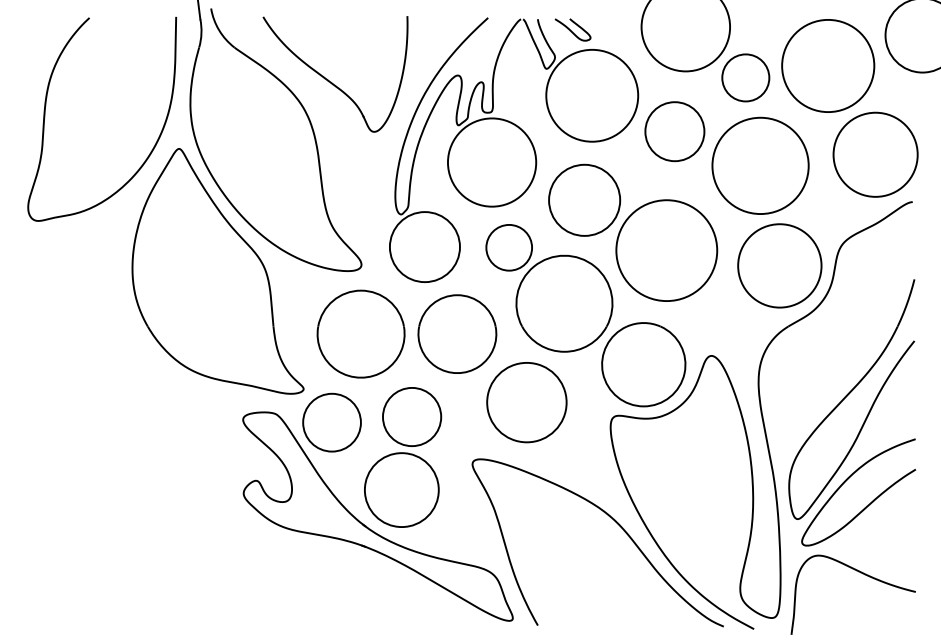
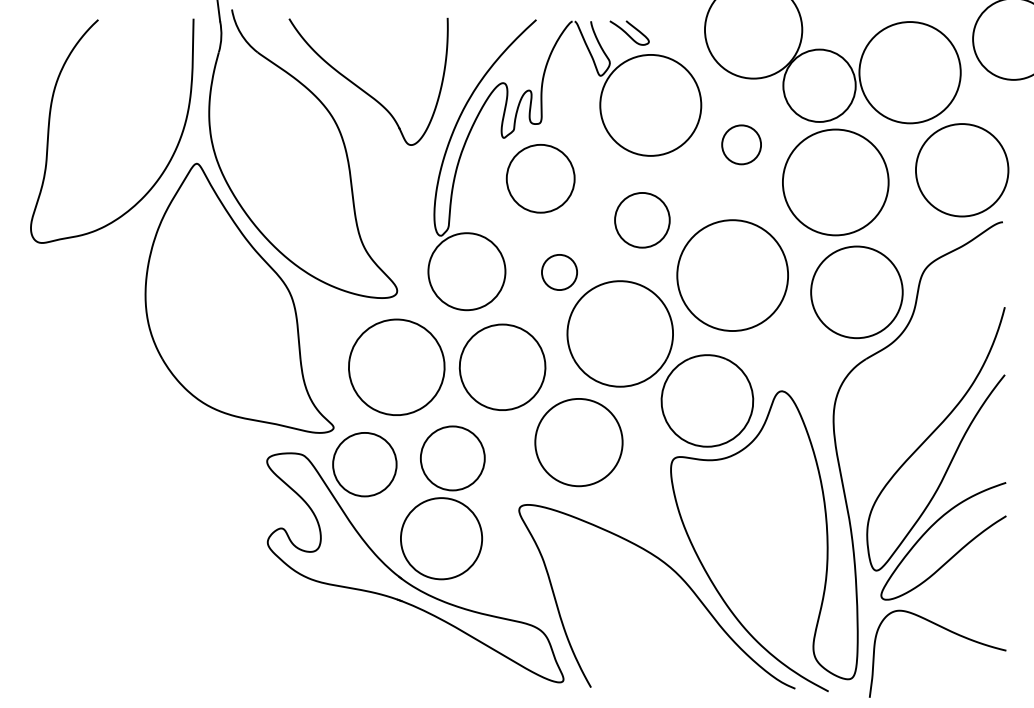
circle: (745, 77) -> (819, 85), size x1.4
circle: (674, 131) -> (741, 144), size x0.6
circle: (491, 162) -> (540, 178), size x0.7
circle: (584, 199) -> (642, 219), size x0.7
circle: (509, 247) -> (559, 272), size x0.7

